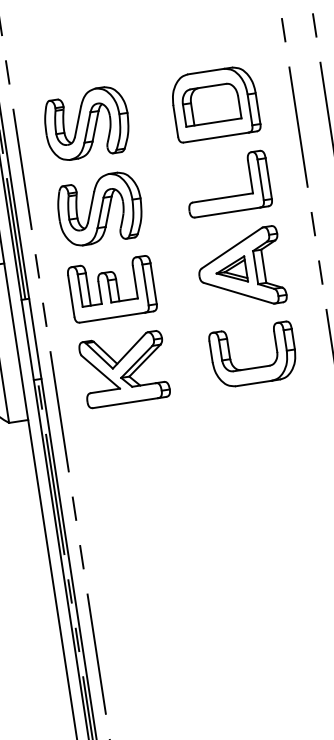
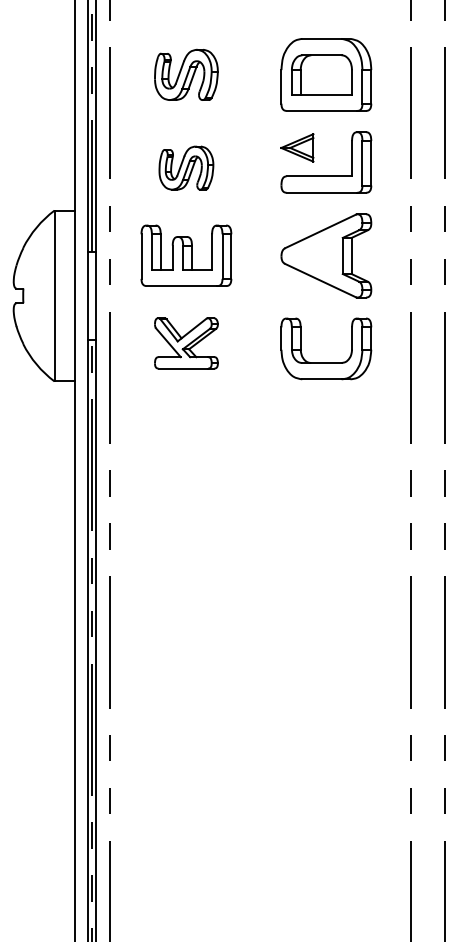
part: (87, 123) -> (186, 74), size x0.7
part: (100, 208) -> (186, 167), size x0.6
part: (231, 270) -> (297, 147), moved
part: (124, 369) -> (186, 343), size x0.7

